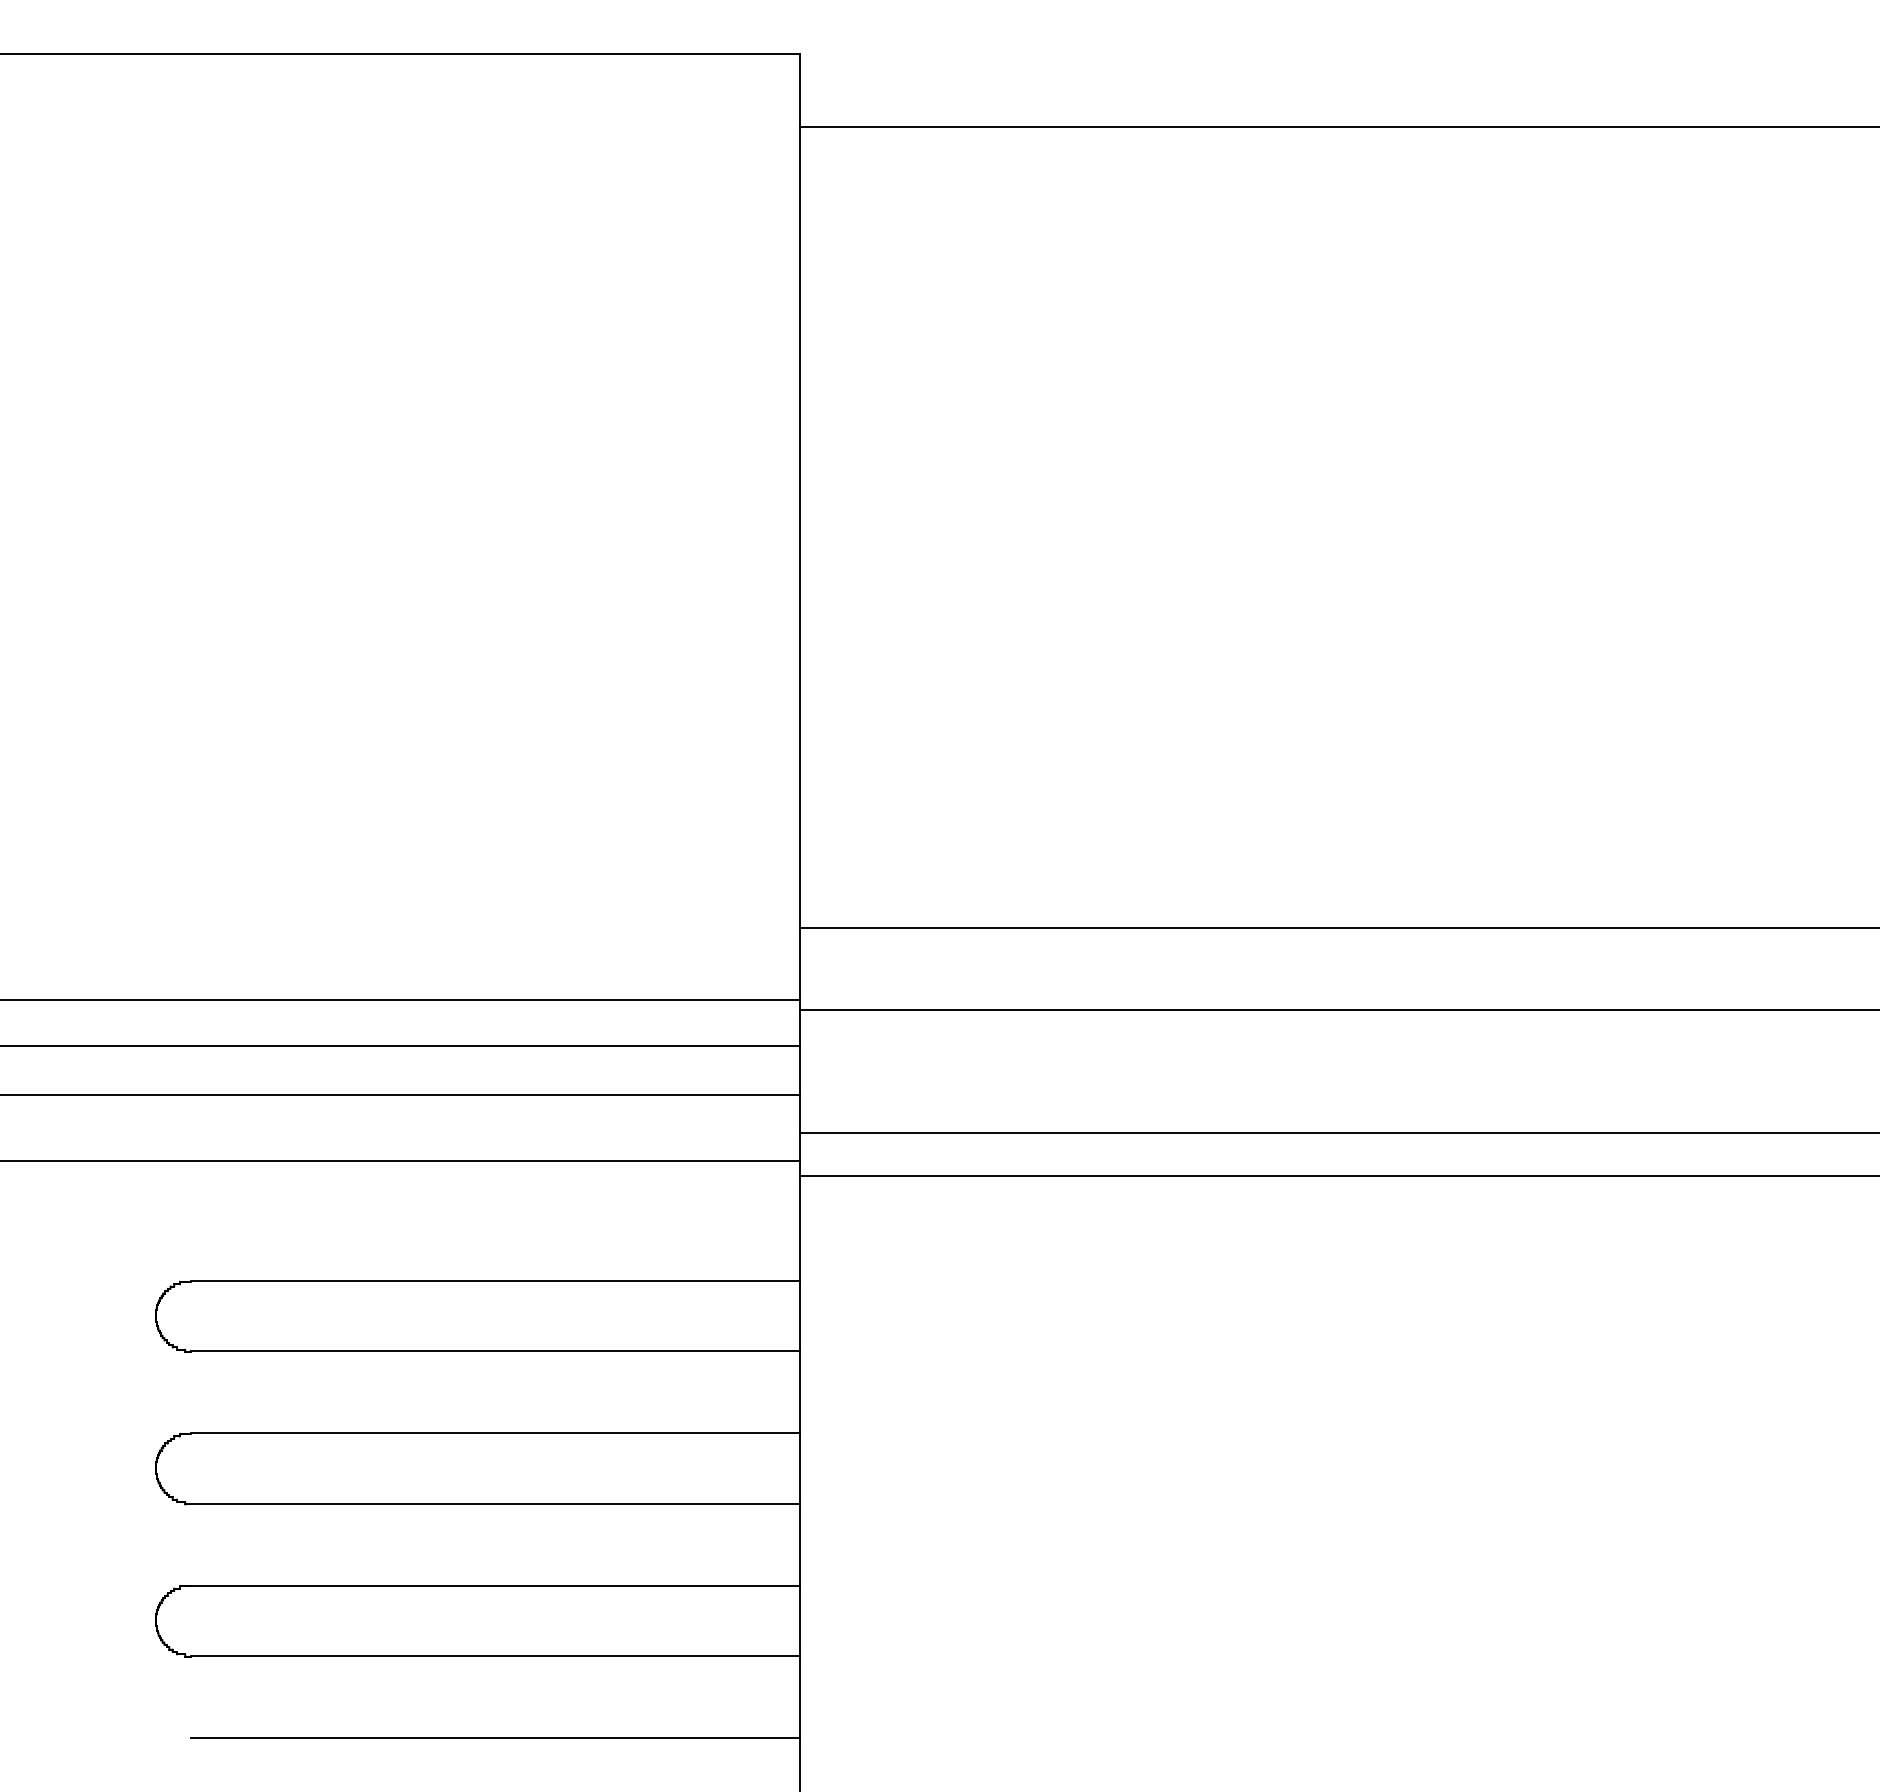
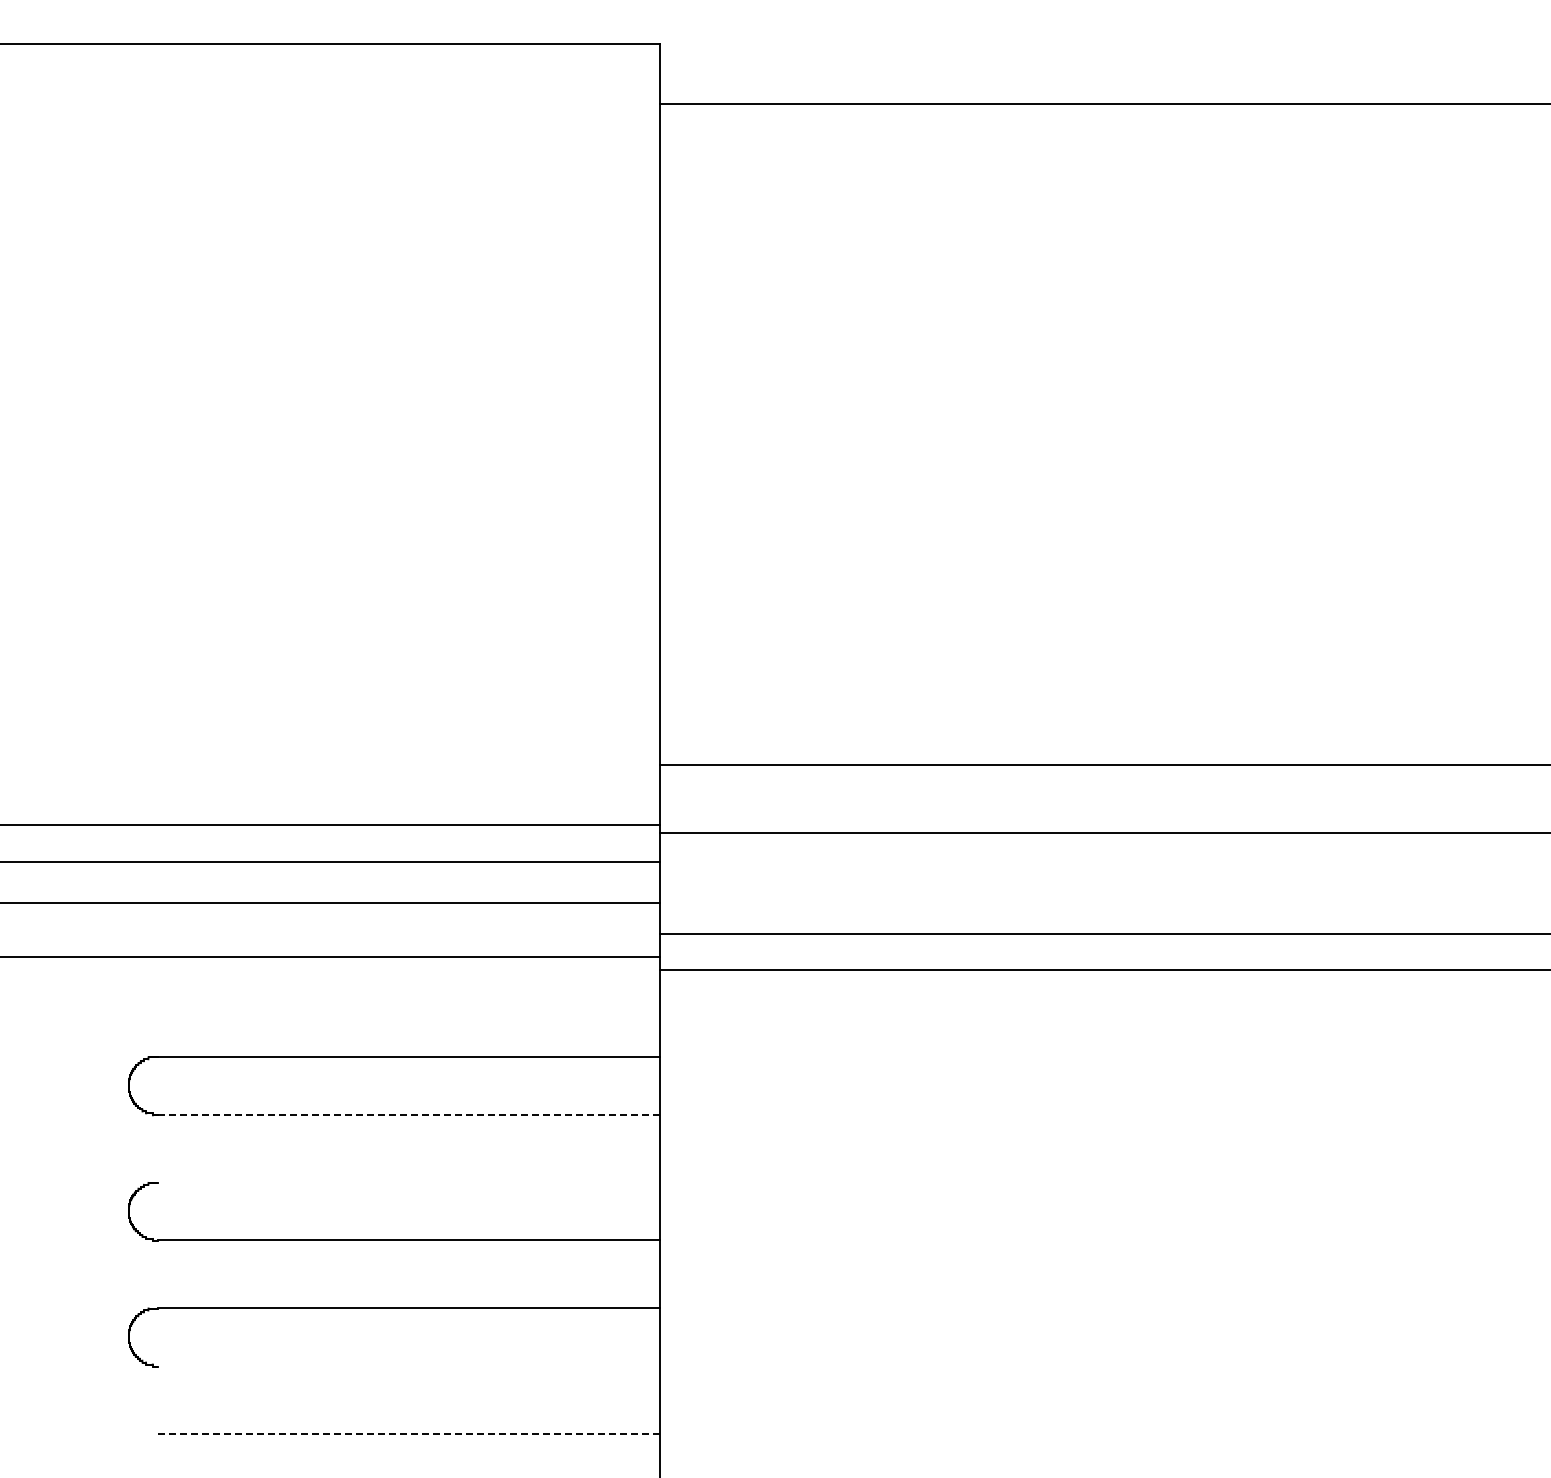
line: (496, 1351) -> (409, 1114), solid -> dashed
line: (495, 1433) -> (408, 1182), removed
line: (495, 1655) -> (408, 1365), removed
line: (495, 1737) -> (408, 1433), solid -> dashed

